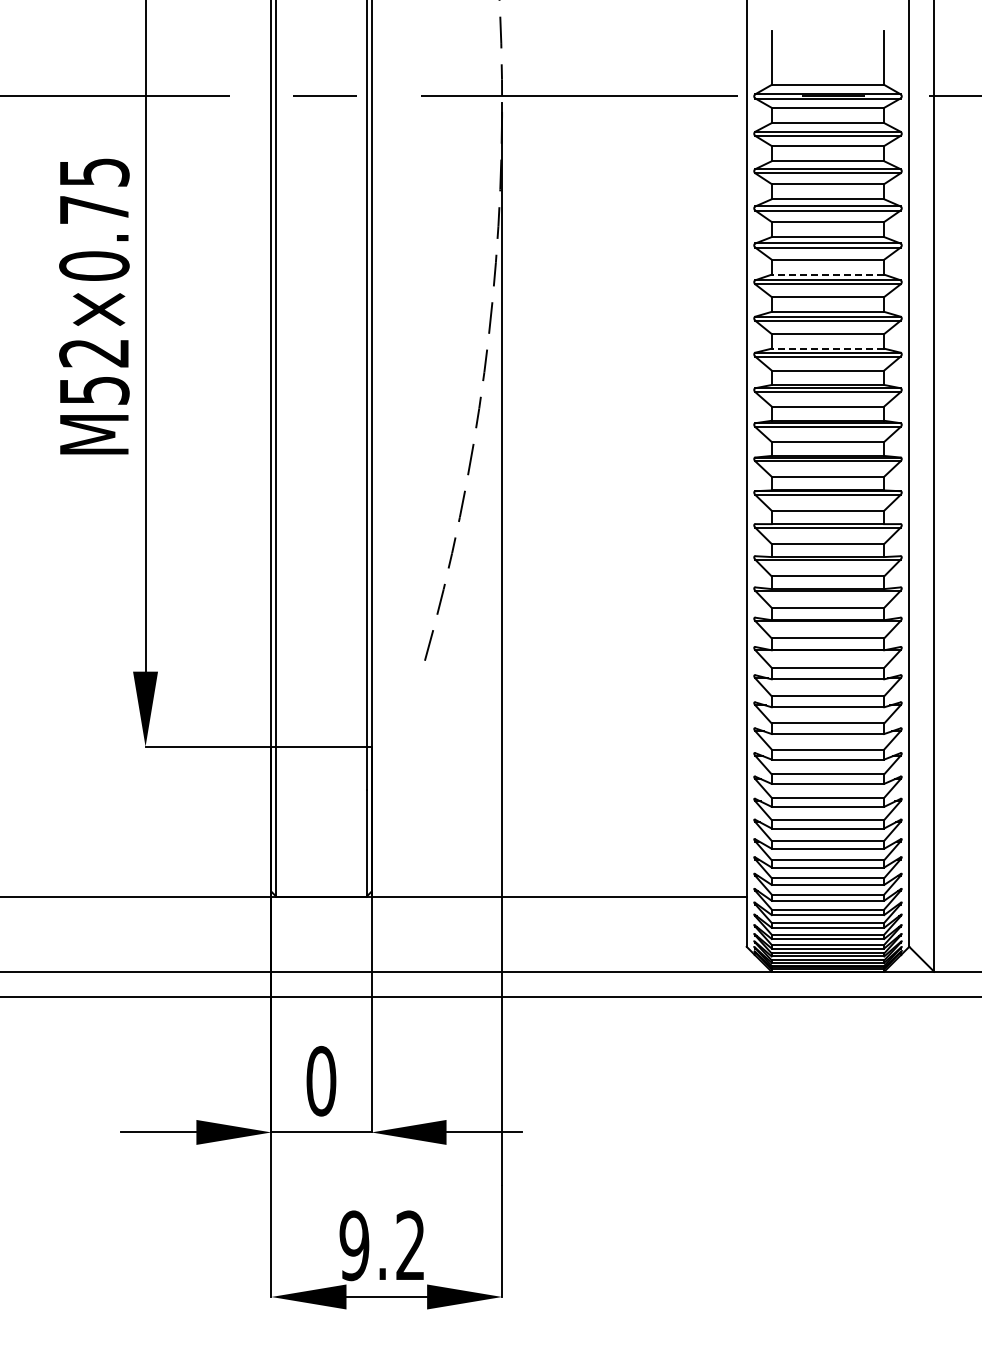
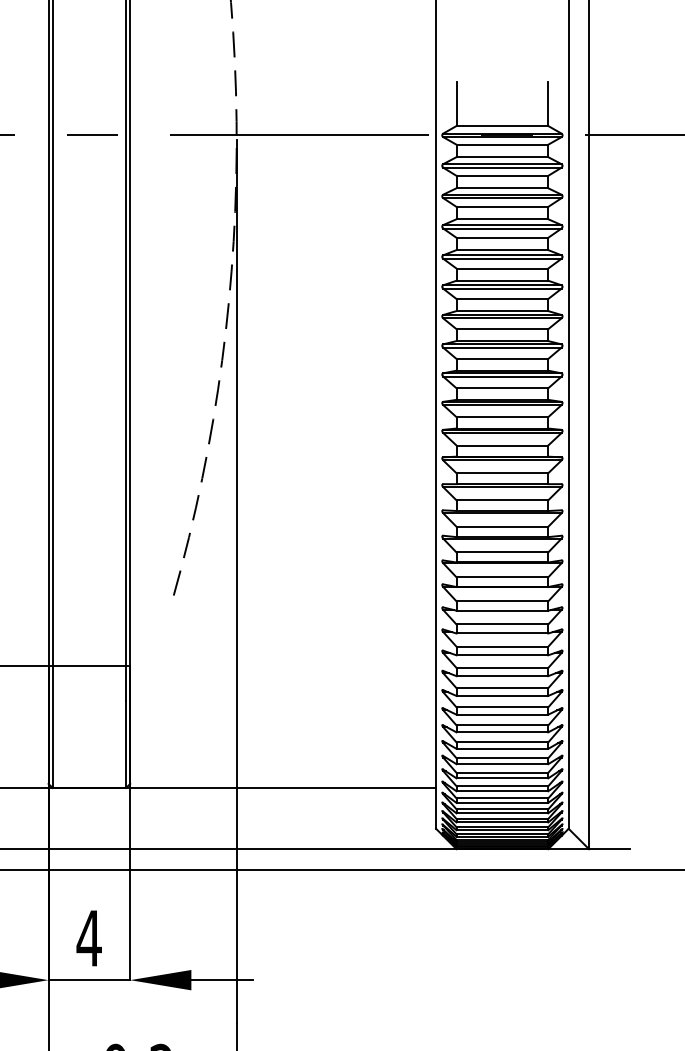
line: (827, 274) -> (502, 280), dashed -> solid
line: (827, 348) -> (502, 340), dashed -> solid
text: (320, 1080) -> (88, 937), 0 -> 4

